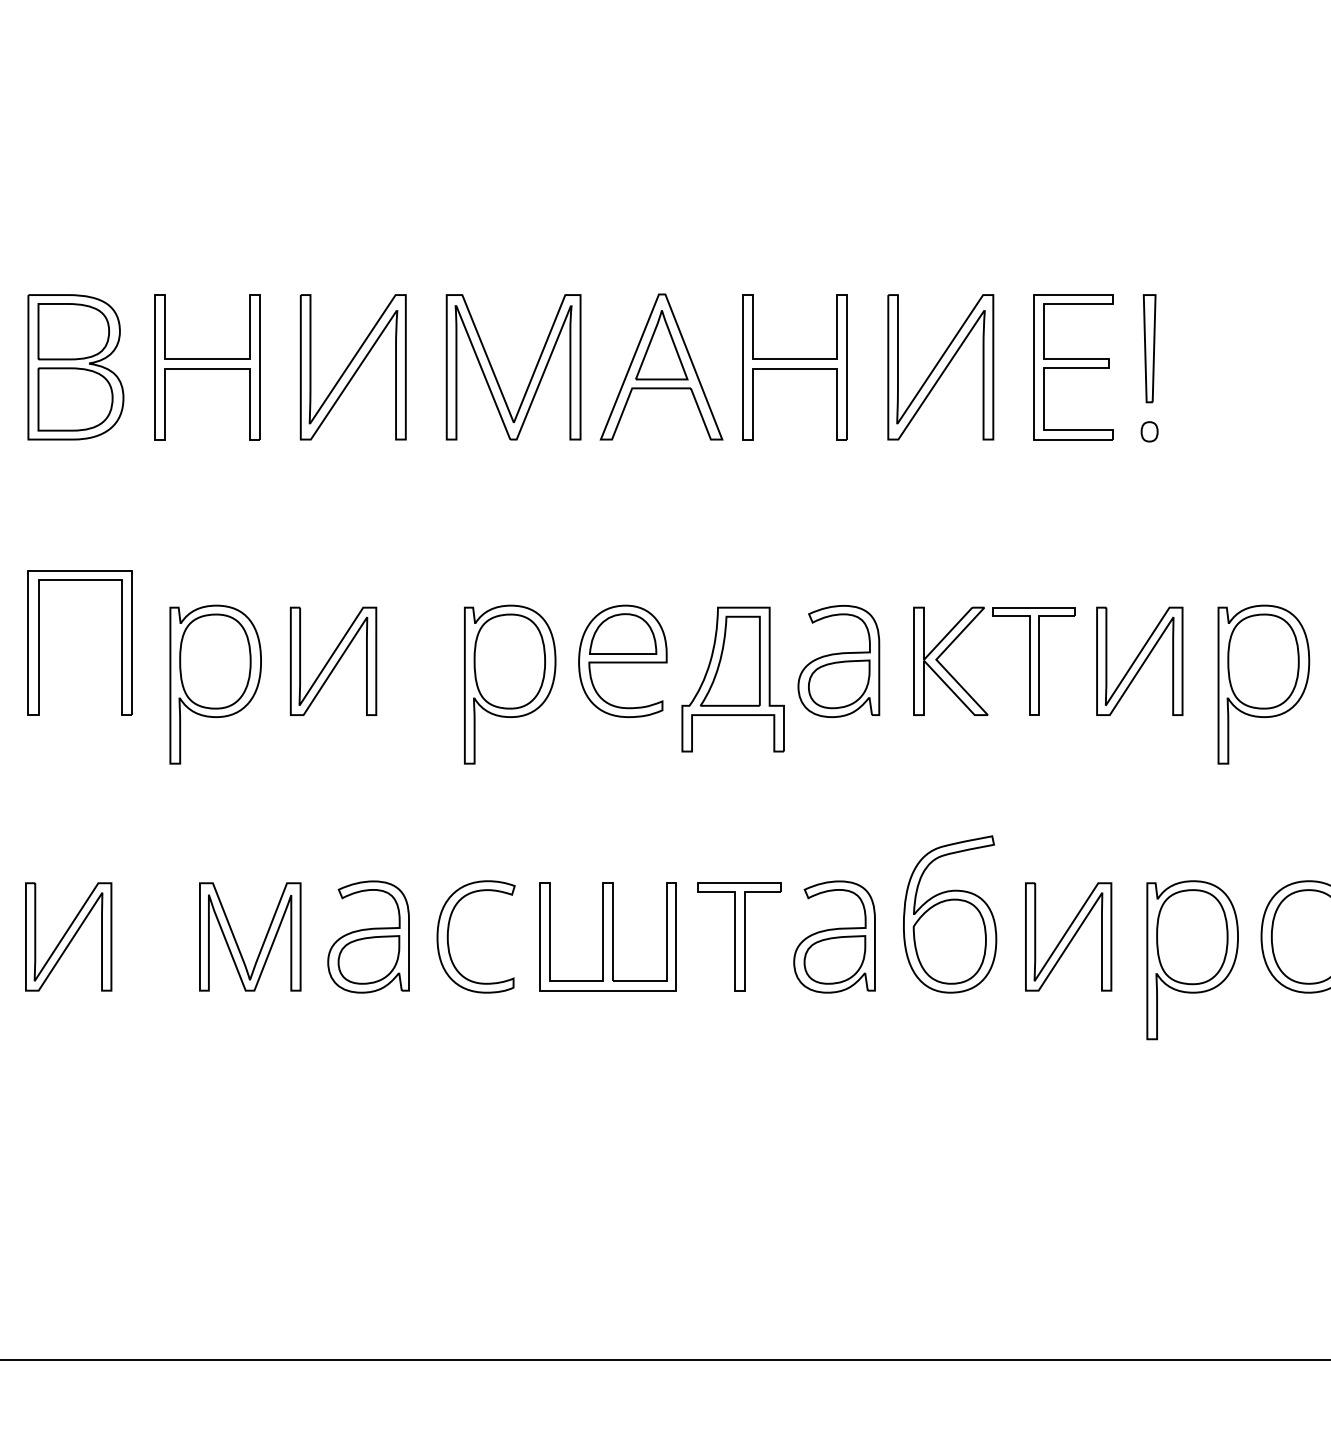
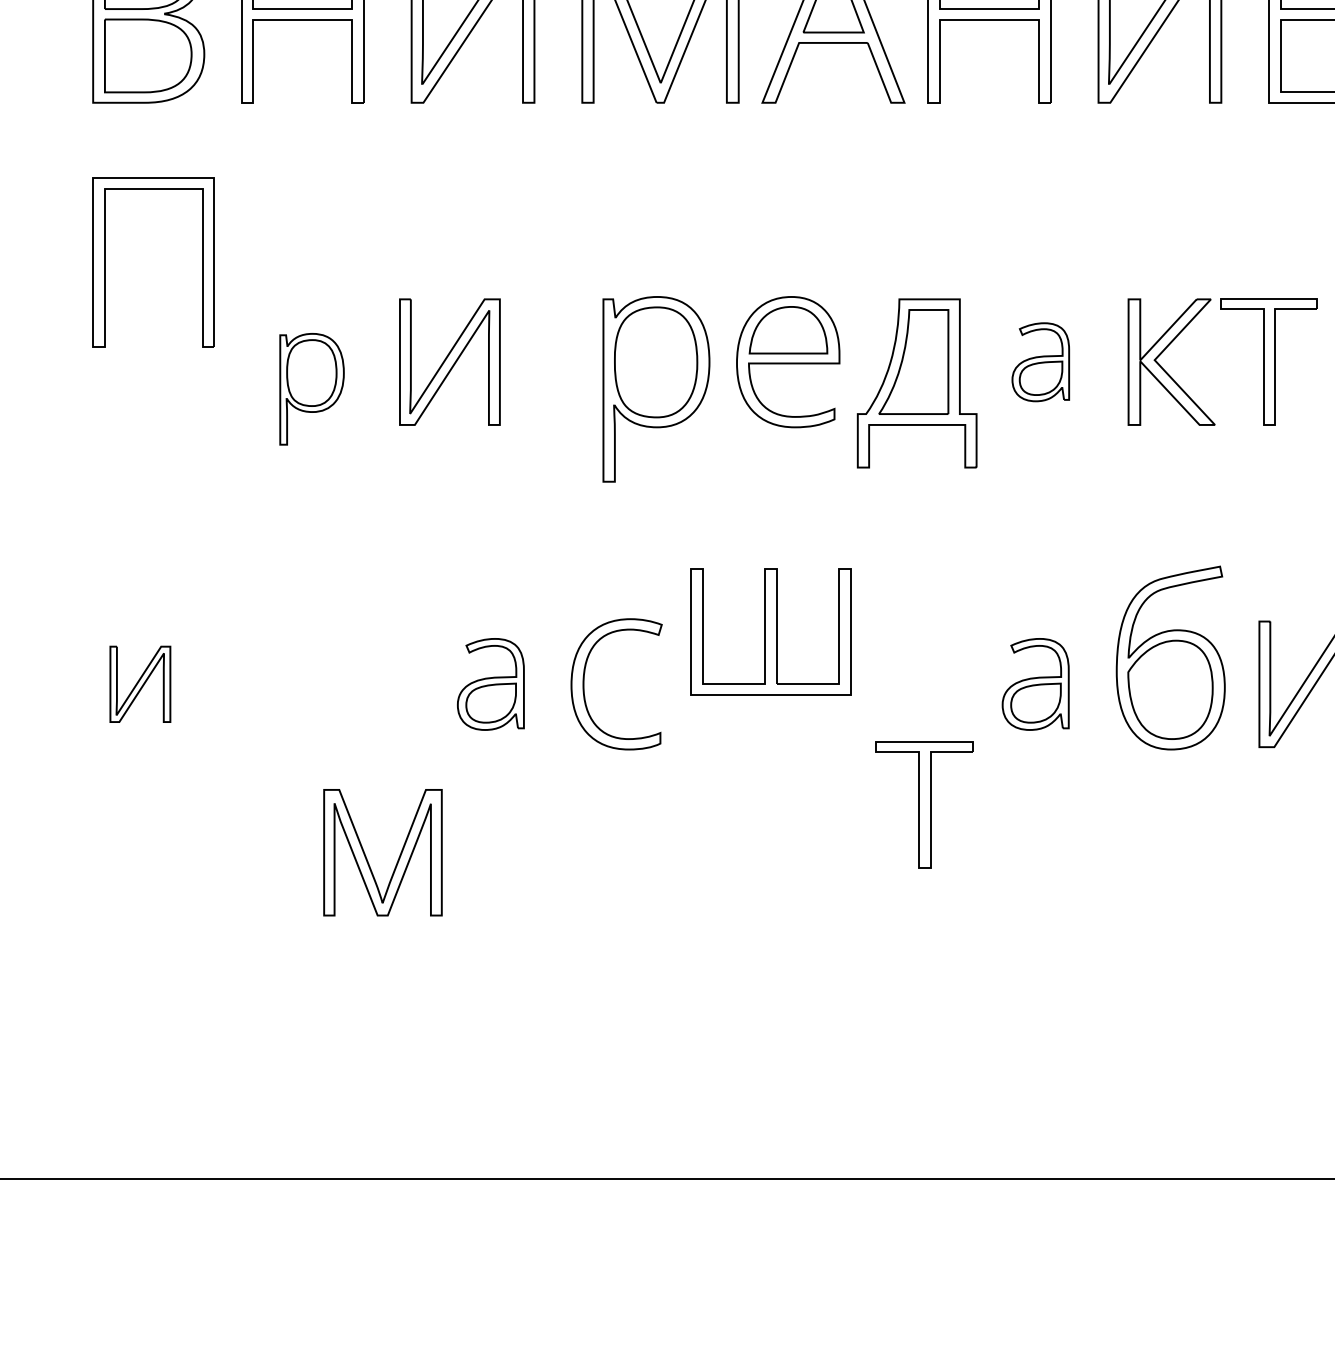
part: (39, 642) -> (106, 261), moved
part: (838, 661) -> (1040, 362), size x0.6
part: (215, 684) -> (311, 389), size x0.6
part: (68, 936) -> (140, 683), size x0.6
part: (368, 936) -> (490, 683), size x0.7
part: (607, 936) -> (770, 631), moved
part: (739, 936) -> (924, 804), moved
part: (834, 936) -> (1035, 683), size x0.7
part: (263, 940) -> (398, 856), moved

